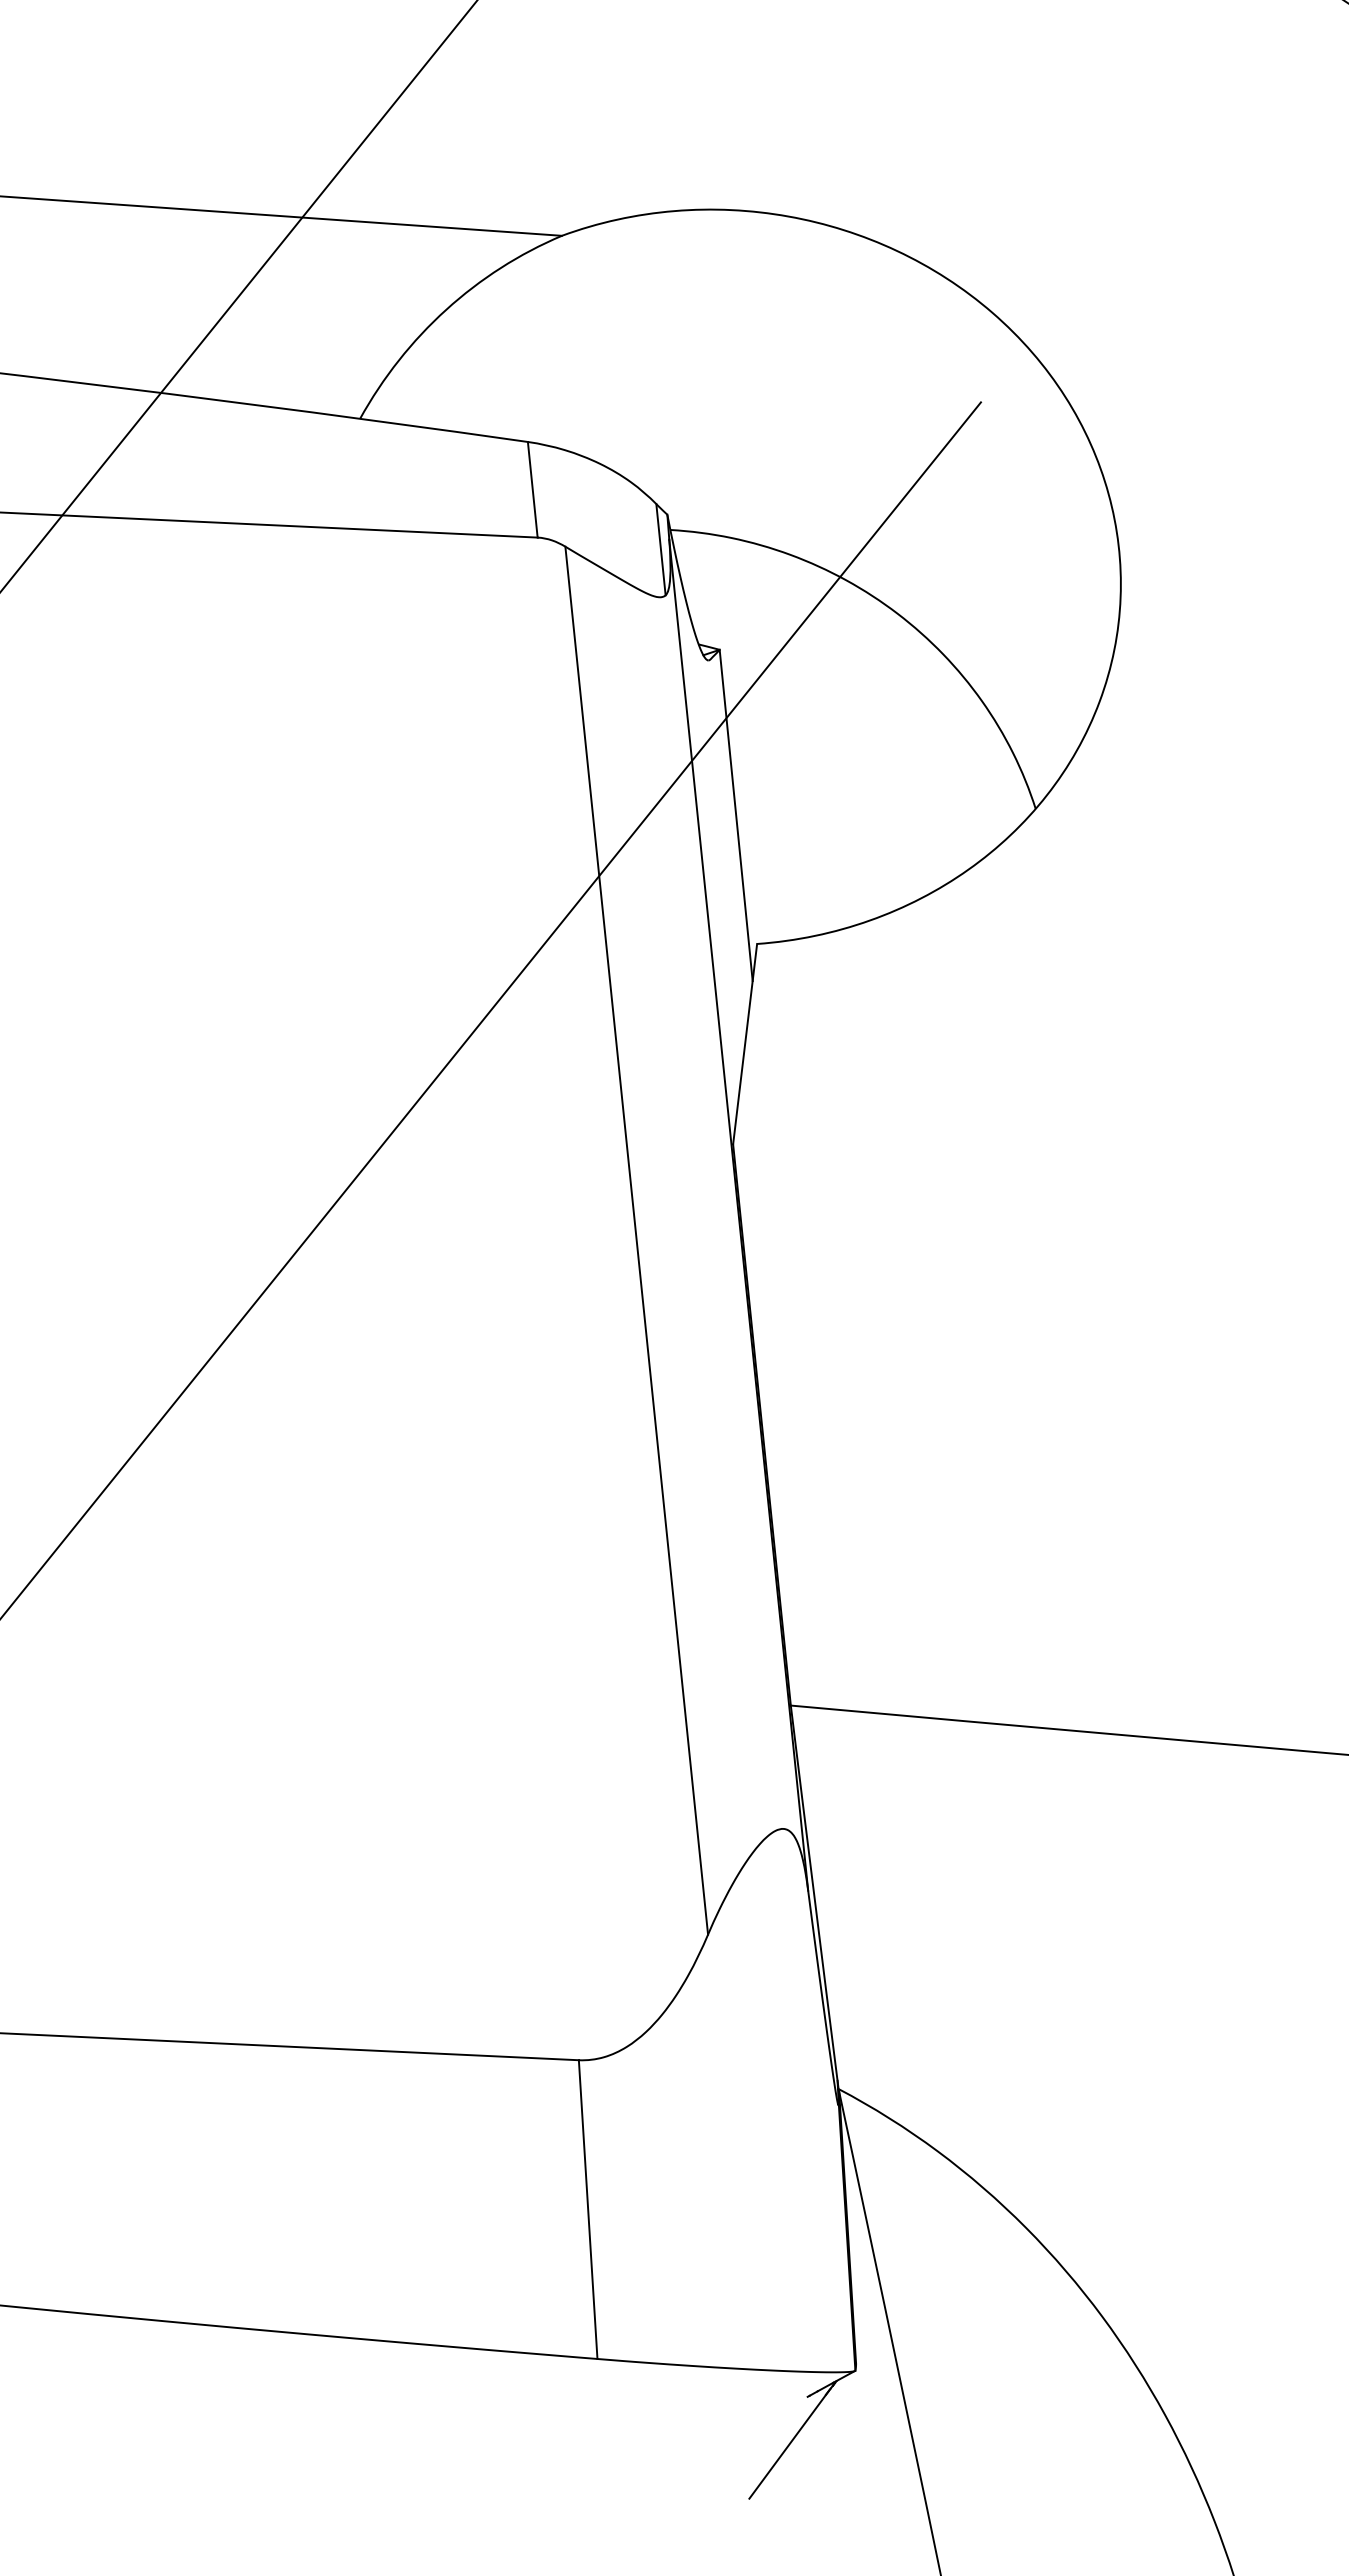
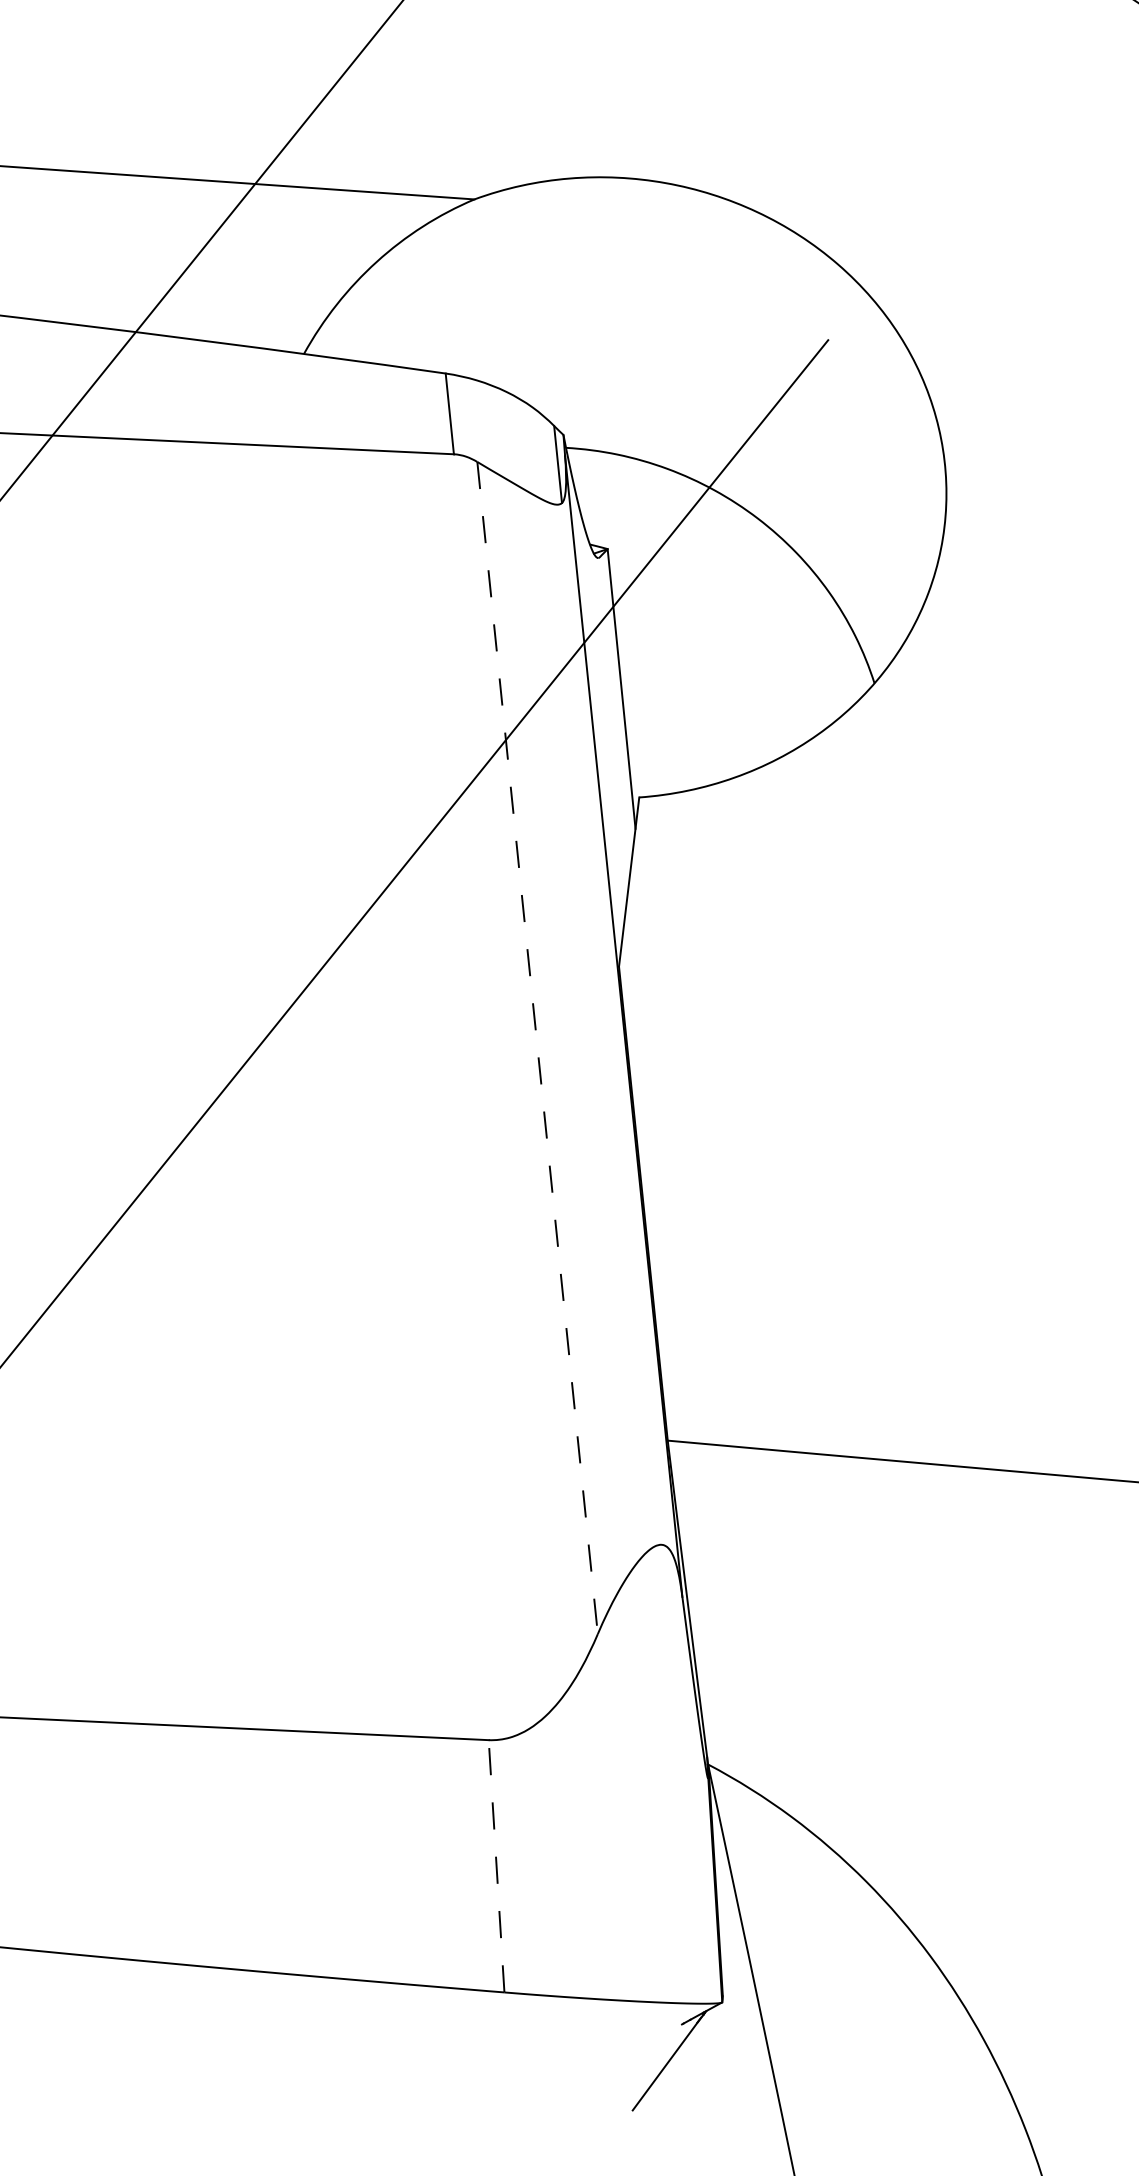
line: (636, 1240) -> (537, 1047), solid -> dashed
line: (588, 2209) -> (496, 1866), solid -> dashed

